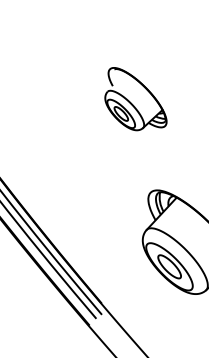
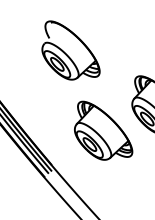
part: (135, 99) -> (70, 50), size x1.67

